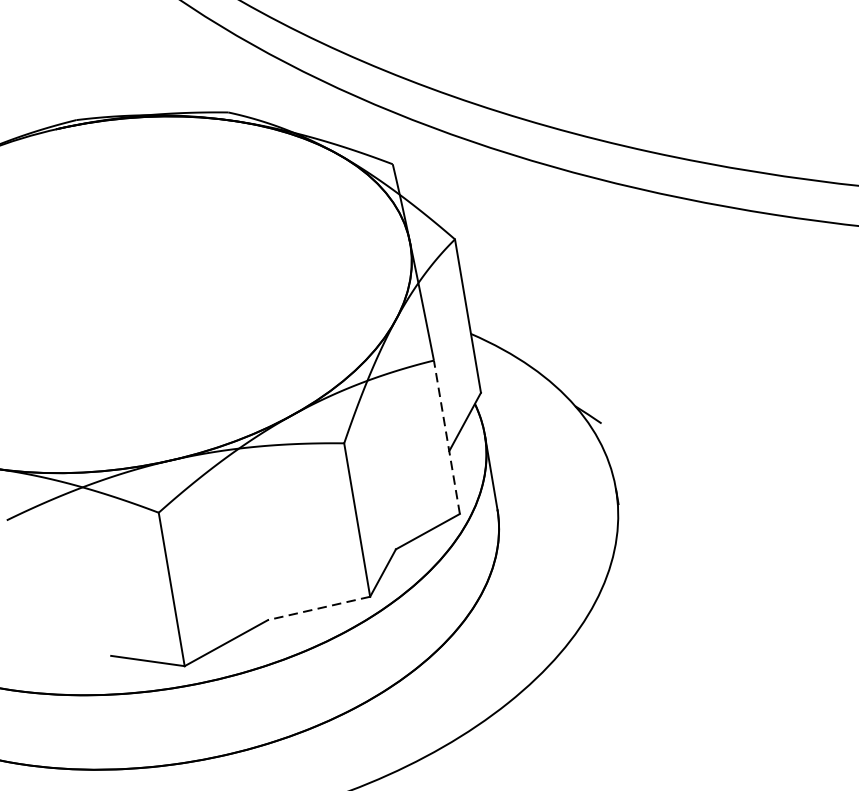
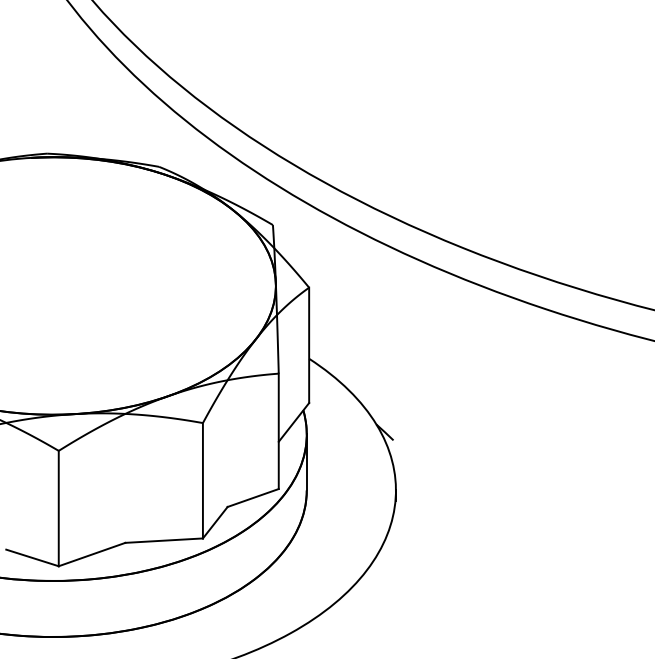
line: (446, 437) -> (278, 431), dashed -> solid
line: (319, 608) -> (164, 540), dashed -> solid

